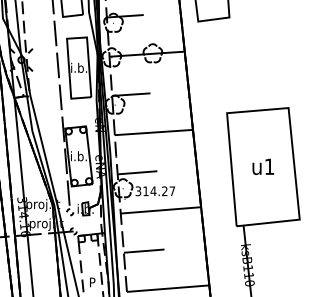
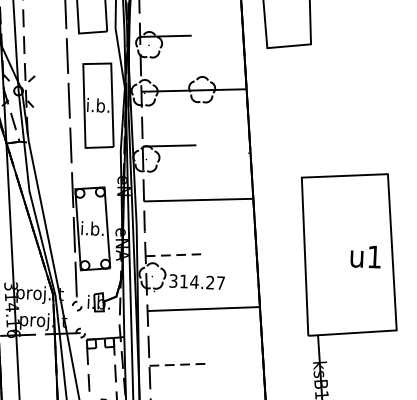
text: (263, 166) -> (366, 256), moved
line: (137, 172) -> (173, 254), solid -> dashed
line: (144, 251) -> (178, 365), solid -> dashed

